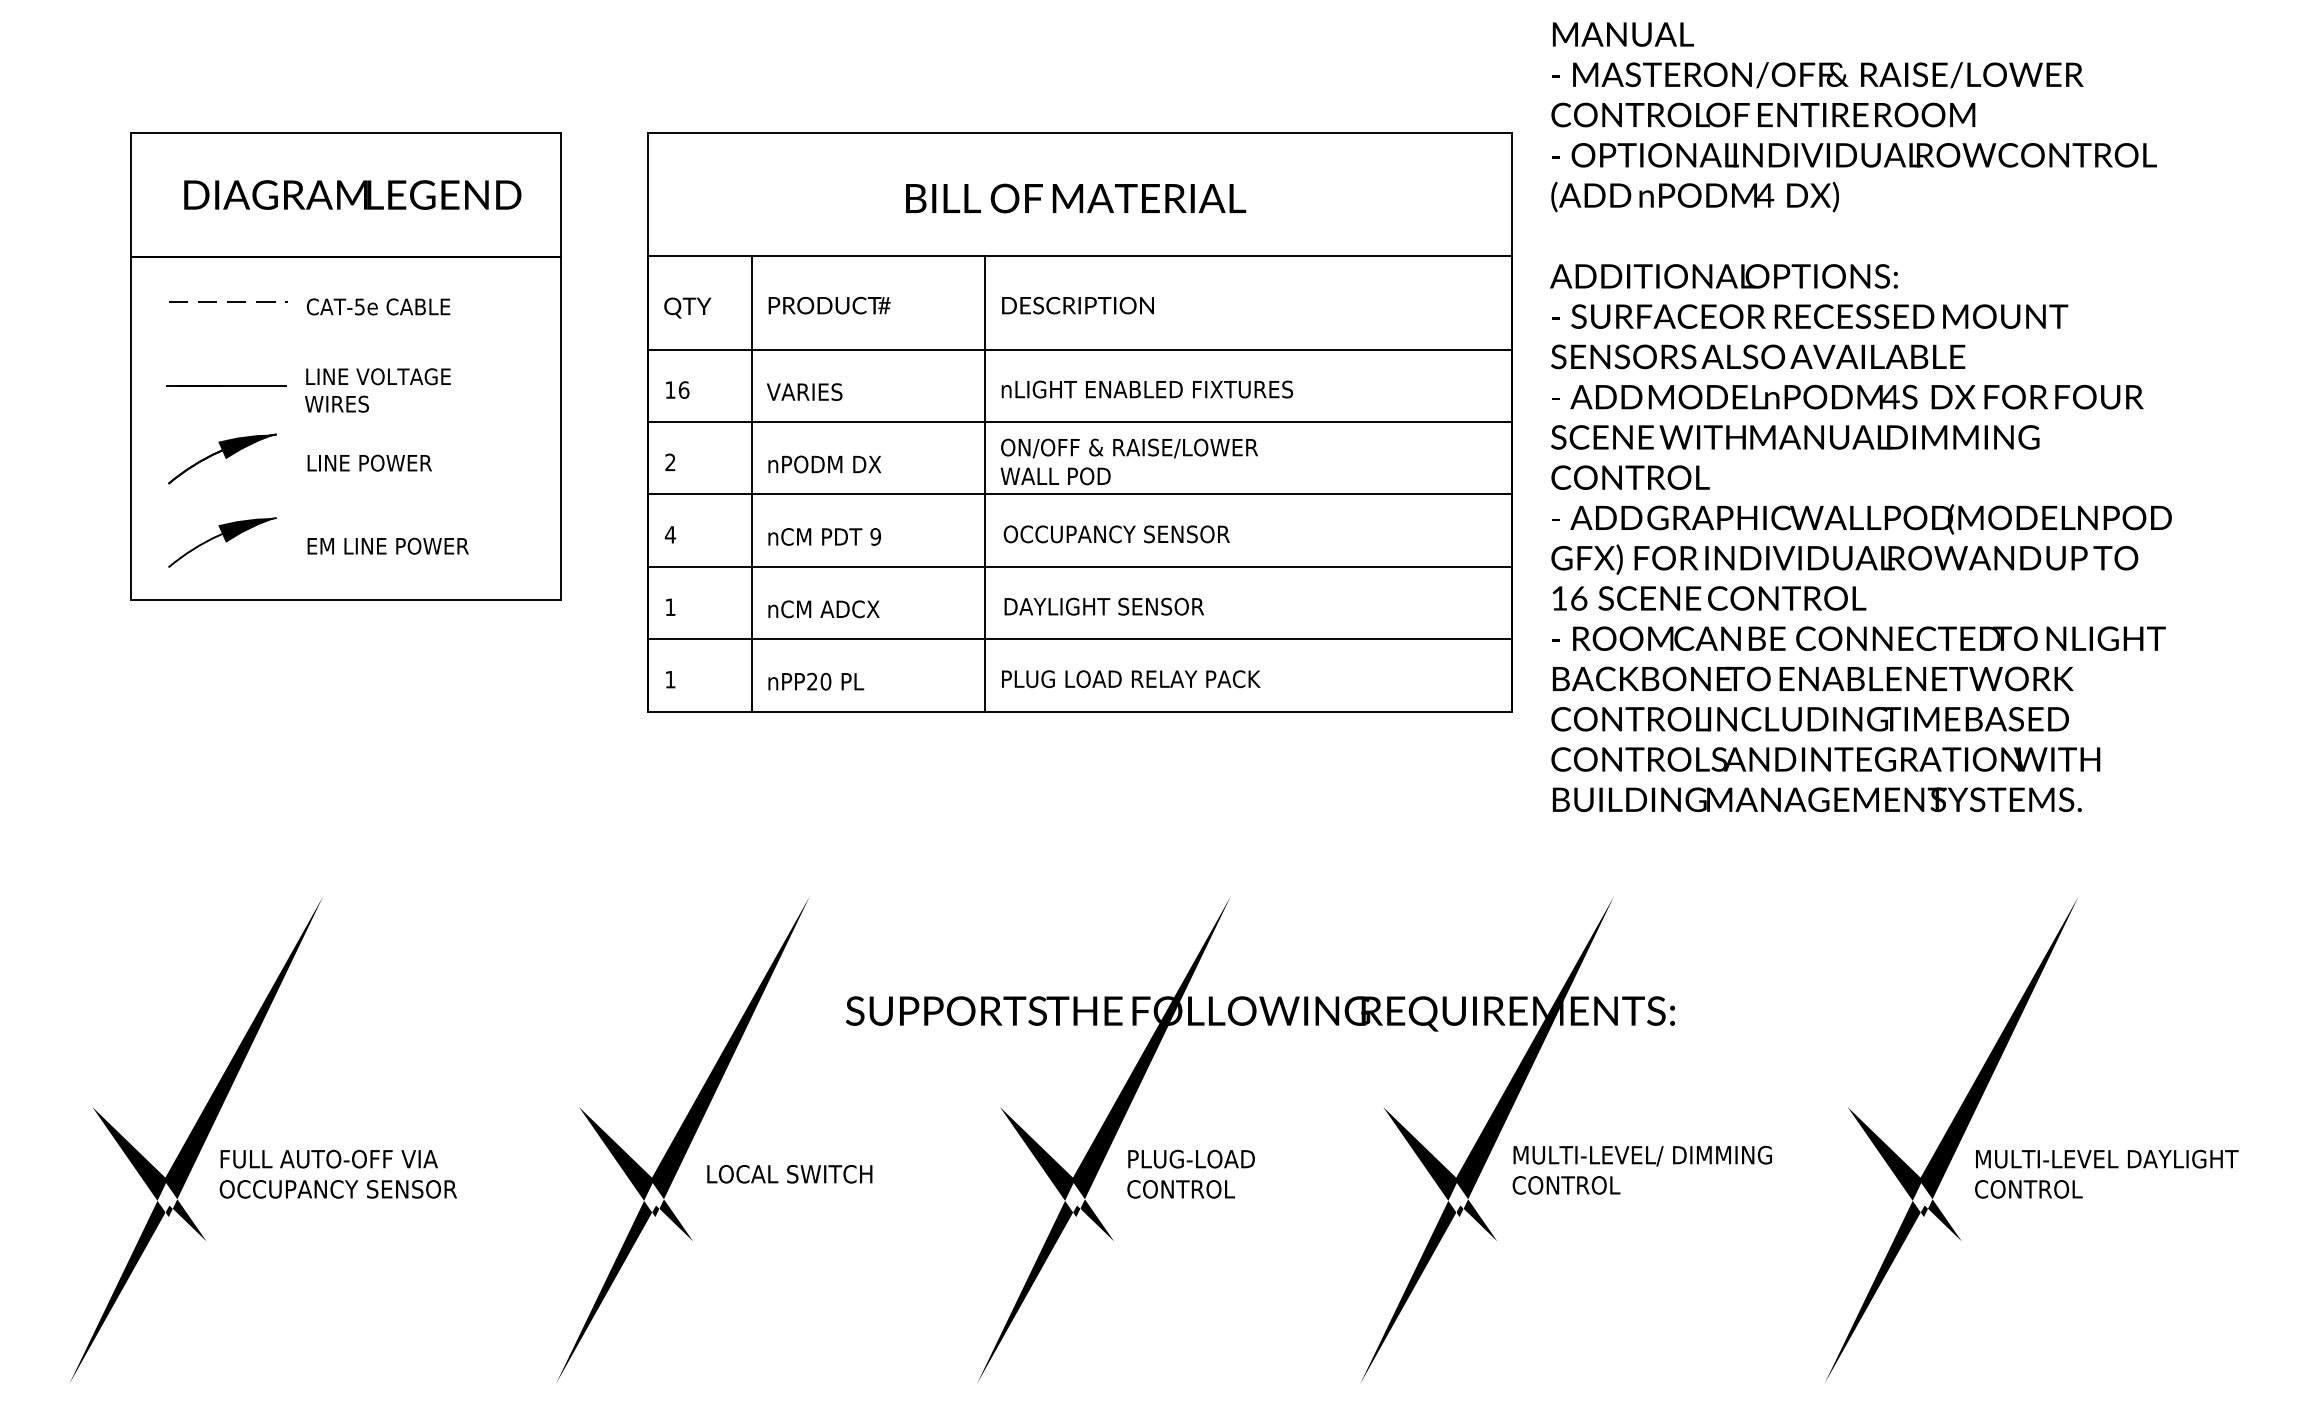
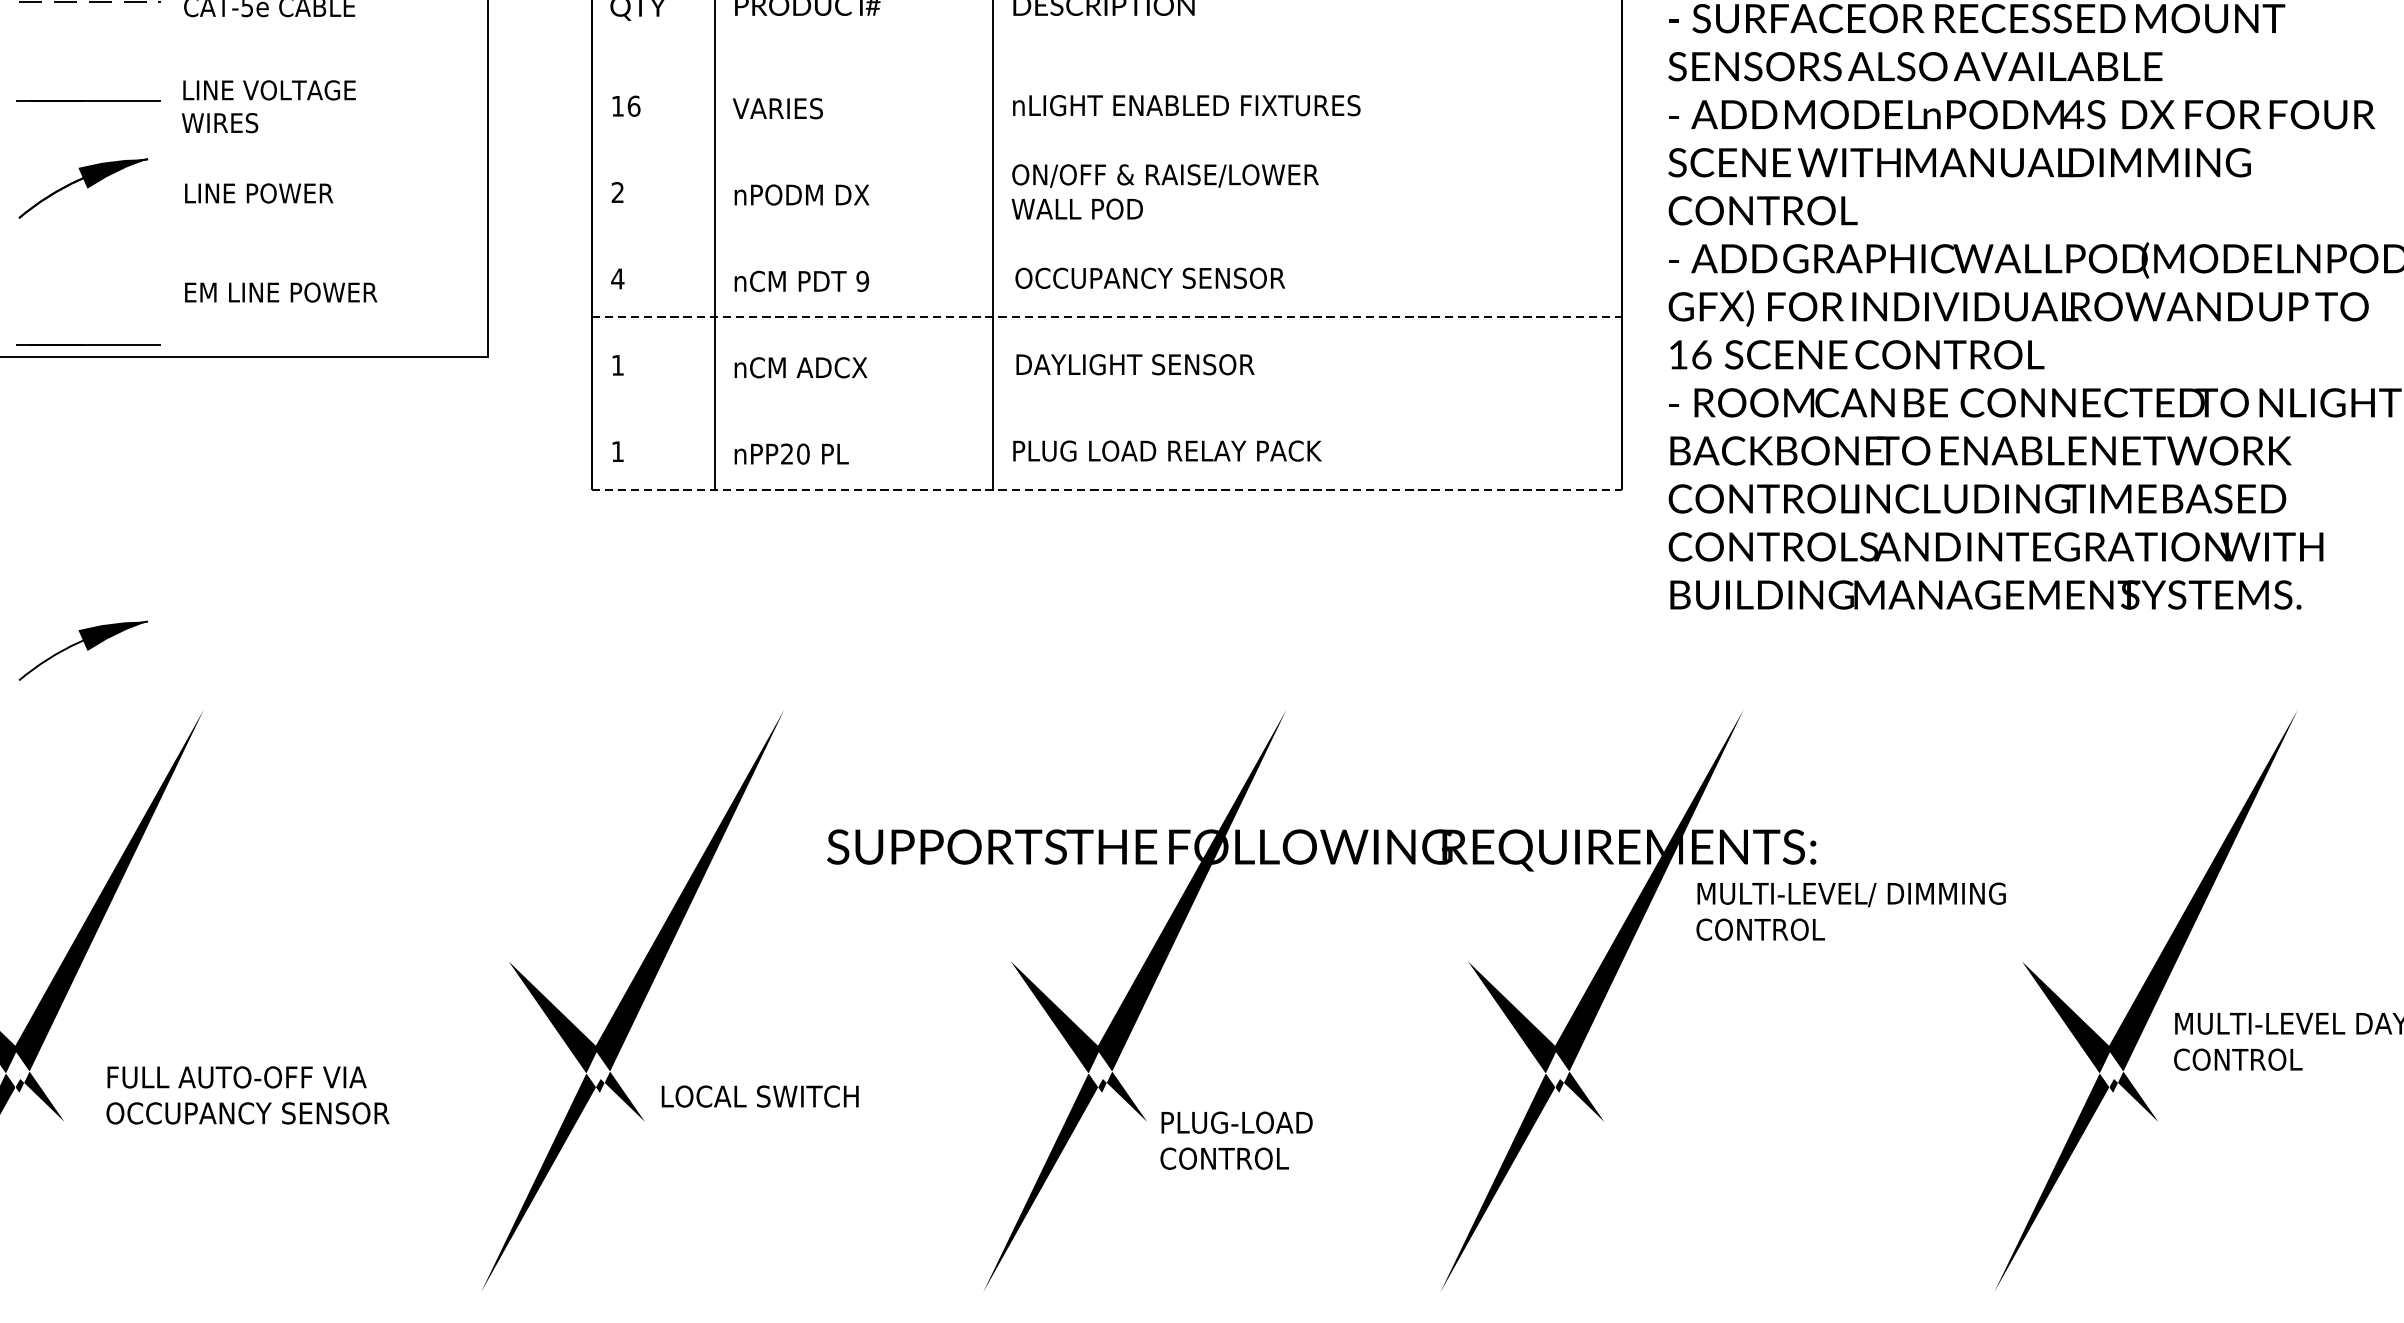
line: (1080, 349) -> (1106, 57), removed
line: (1080, 421) -> (1106, 143), removed
line: (1080, 494) -> (1106, 230), removed
part: (222, 542) -> (83, 650), moved
line: (1080, 566) -> (1106, 316), solid -> dashed
line: (226, 589) -> (88, 344), added
line: (1080, 639) -> (1106, 403), removed
line: (1080, 711) -> (1106, 489), solid -> dashed
text: (1641, 1169) -> (1850, 910), moved
text: (337, 1173) -> (246, 1094), moved
text: (1190, 1173) -> (1235, 1139), moved
text: (789, 1174) -> (759, 1096), moved

